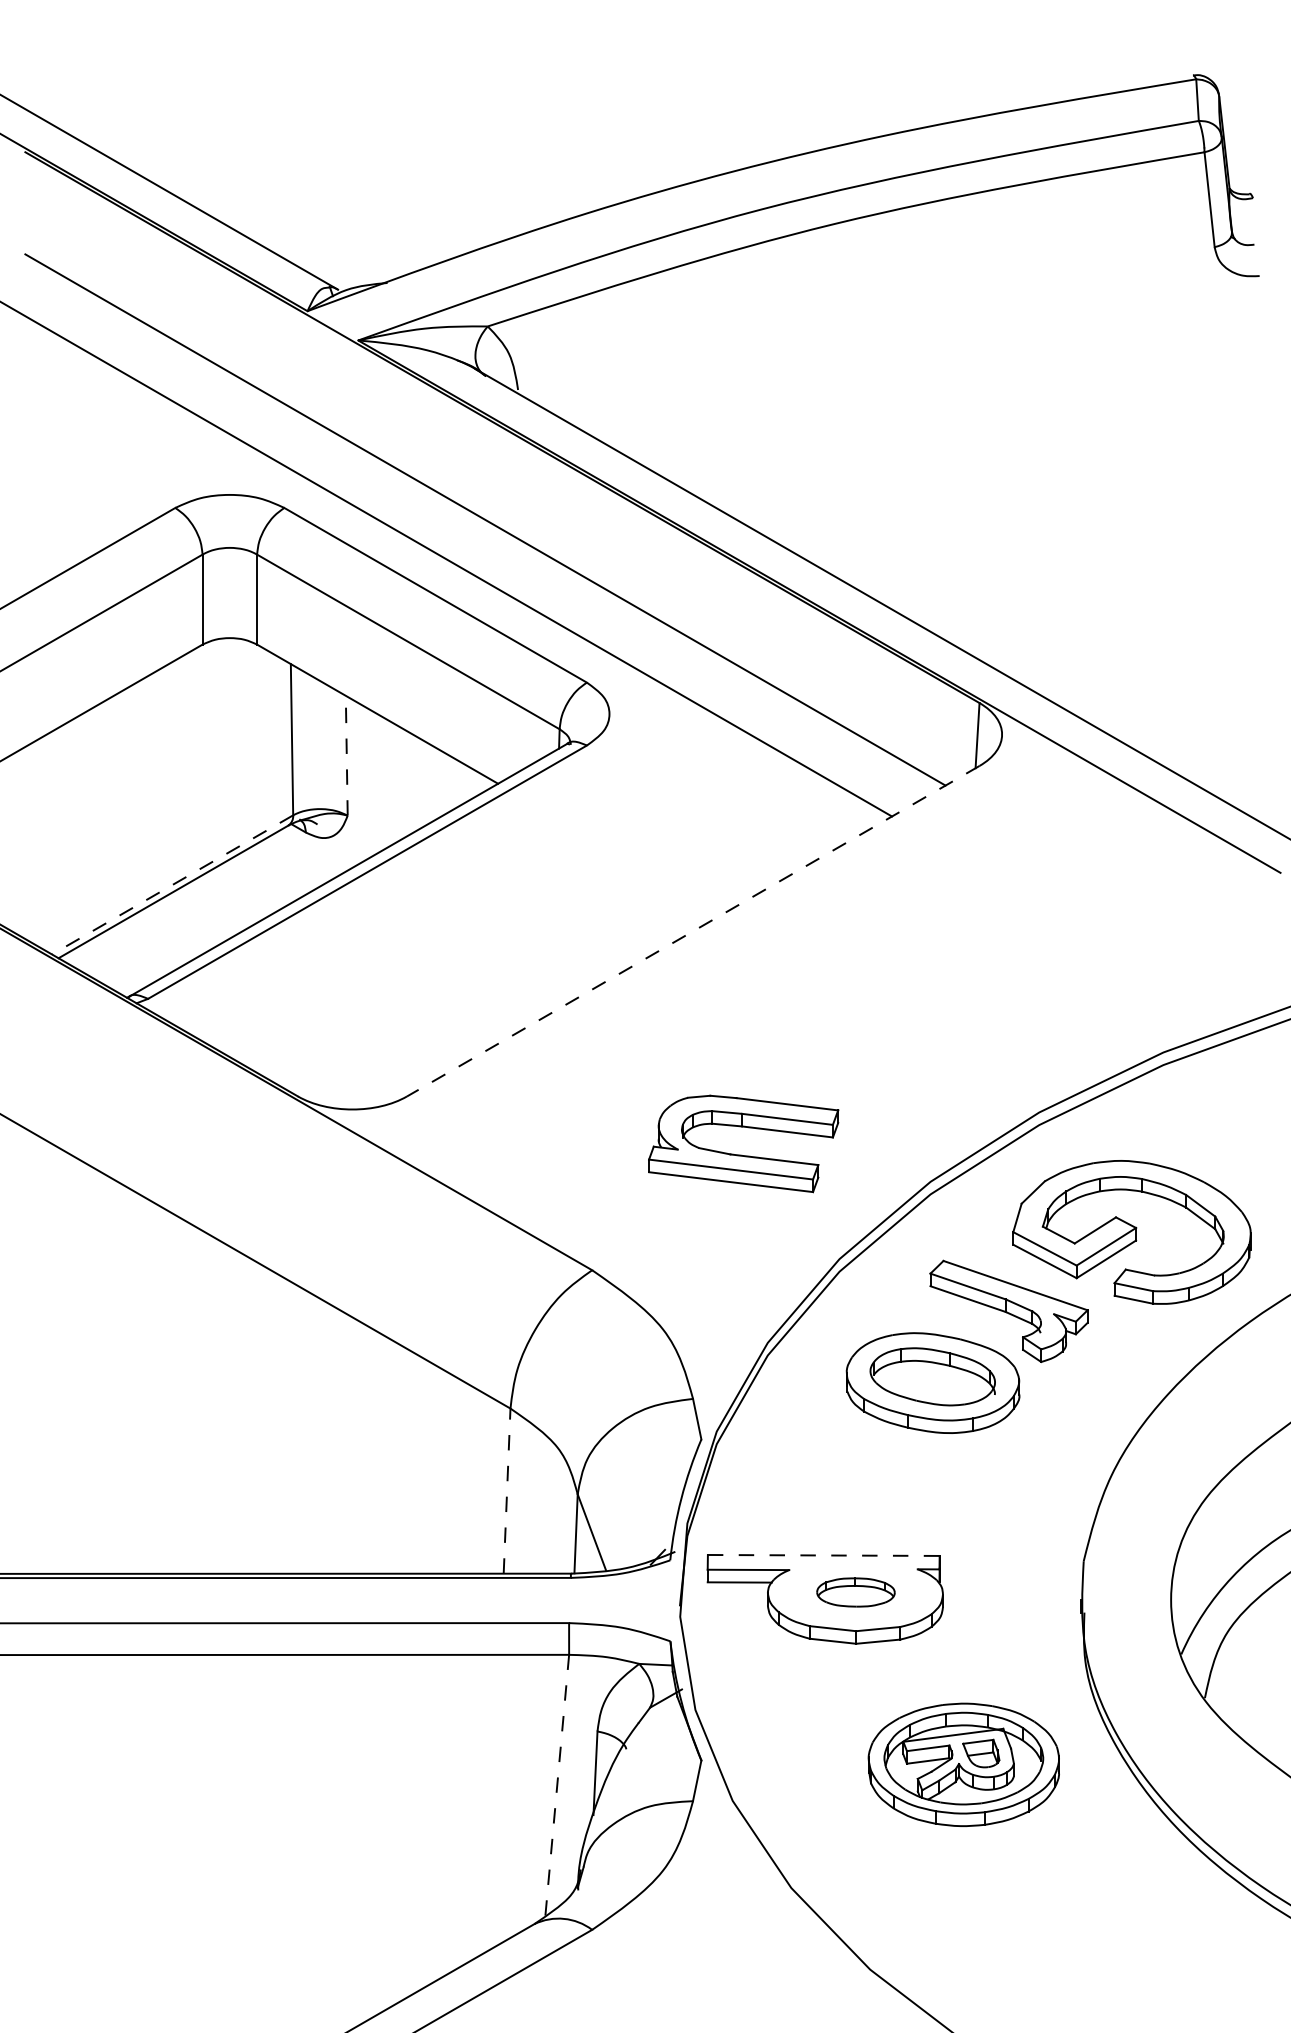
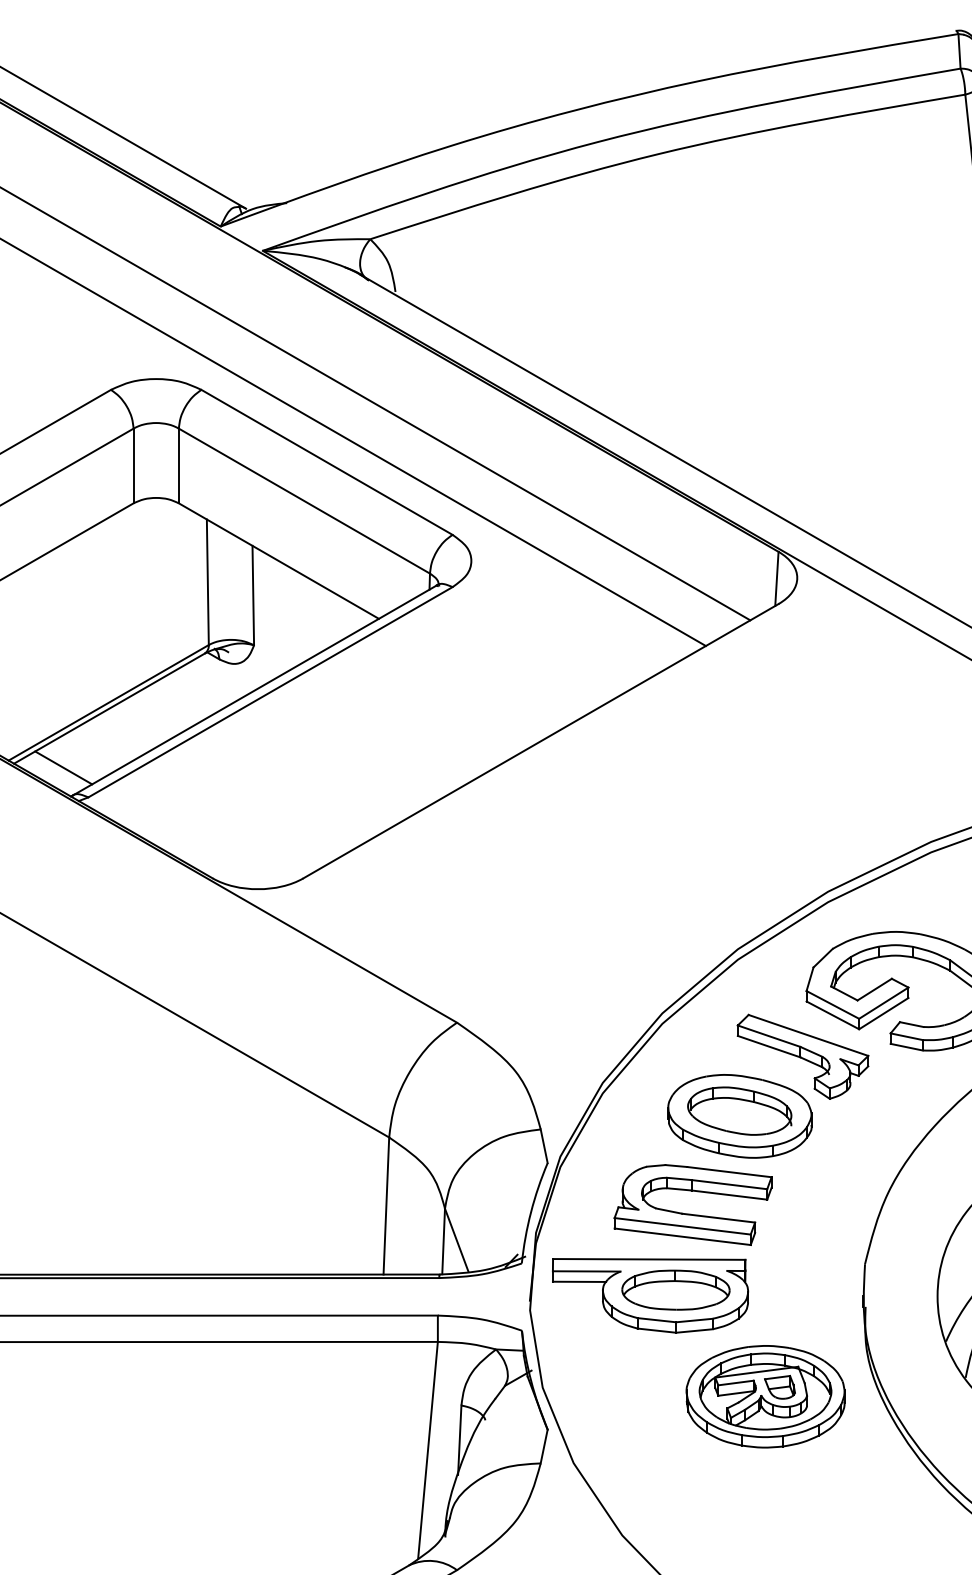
line: (346, 755) -> (253, 595), dashed -> solid
line: (172, 885) -> (108, 703), dashed -> solid
line: (693, 931) -> (541, 741), dashed -> solid
line: (118, 963) -> (63, 768), added
part: (741, 1154) -> (691, 1213), moved
line: (507, 1491) -> (386, 1206), dashed -> solid
line: (823, 1555) -> (649, 1259), dashed -> solid
part: (855, 1592) -> (675, 1290), size x1.67
part: (963, 1764) -> (765, 1396), moved
line: (557, 1785) -> (428, 1450), dashed -> solid

